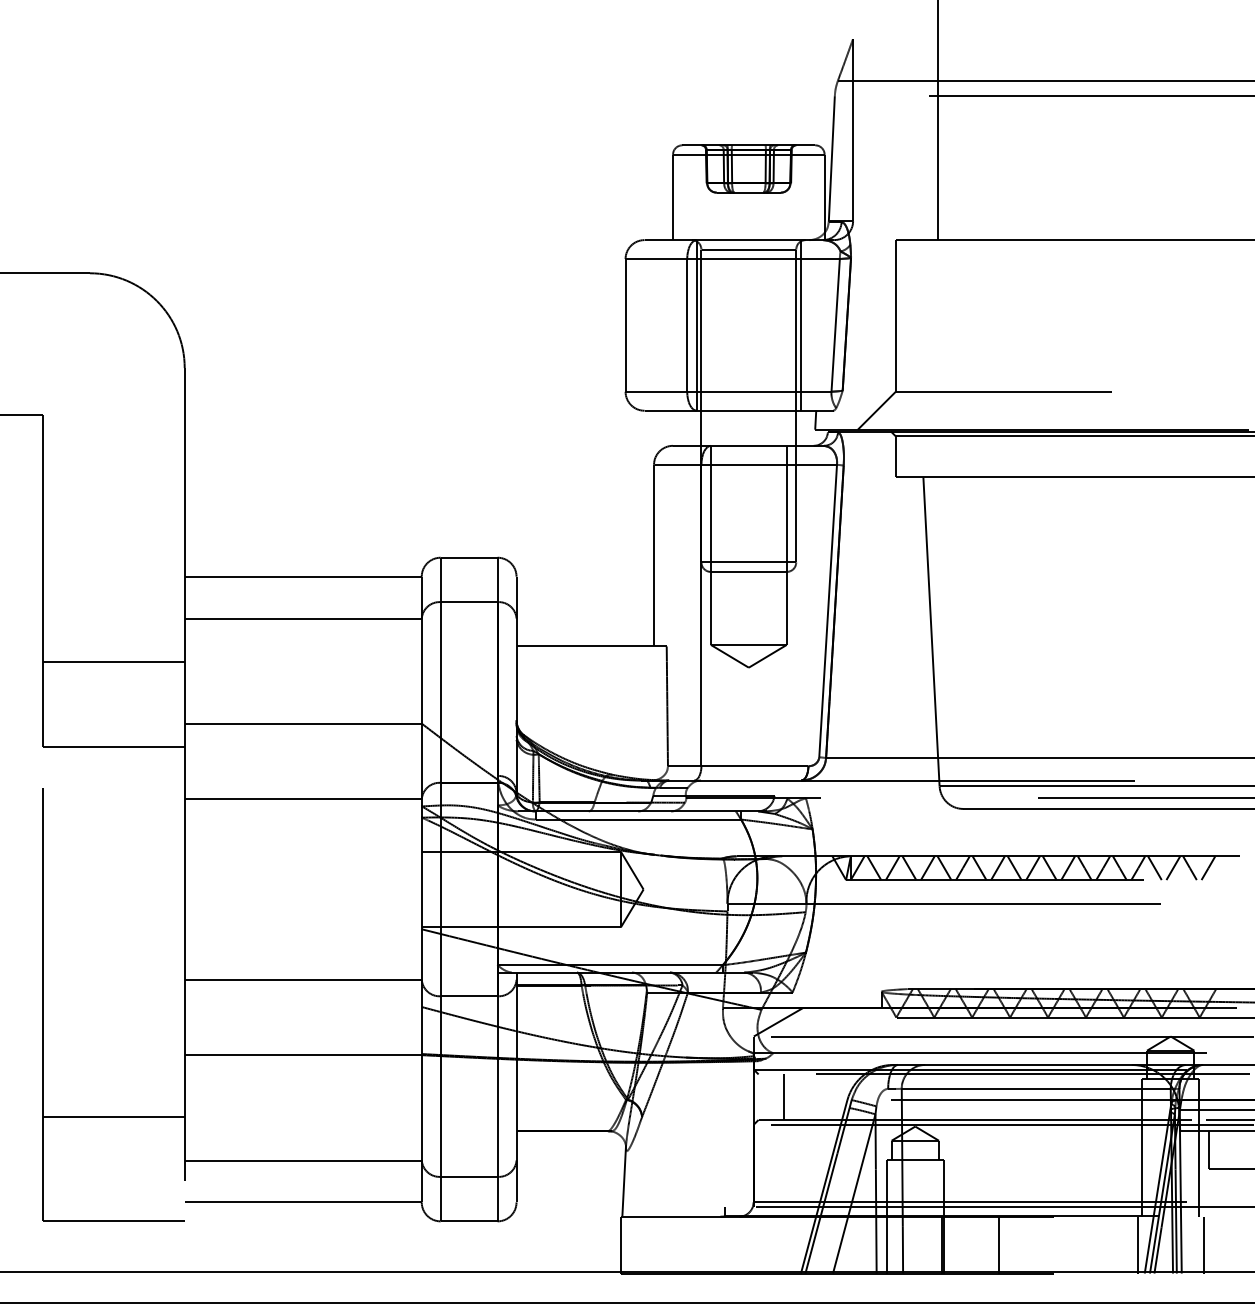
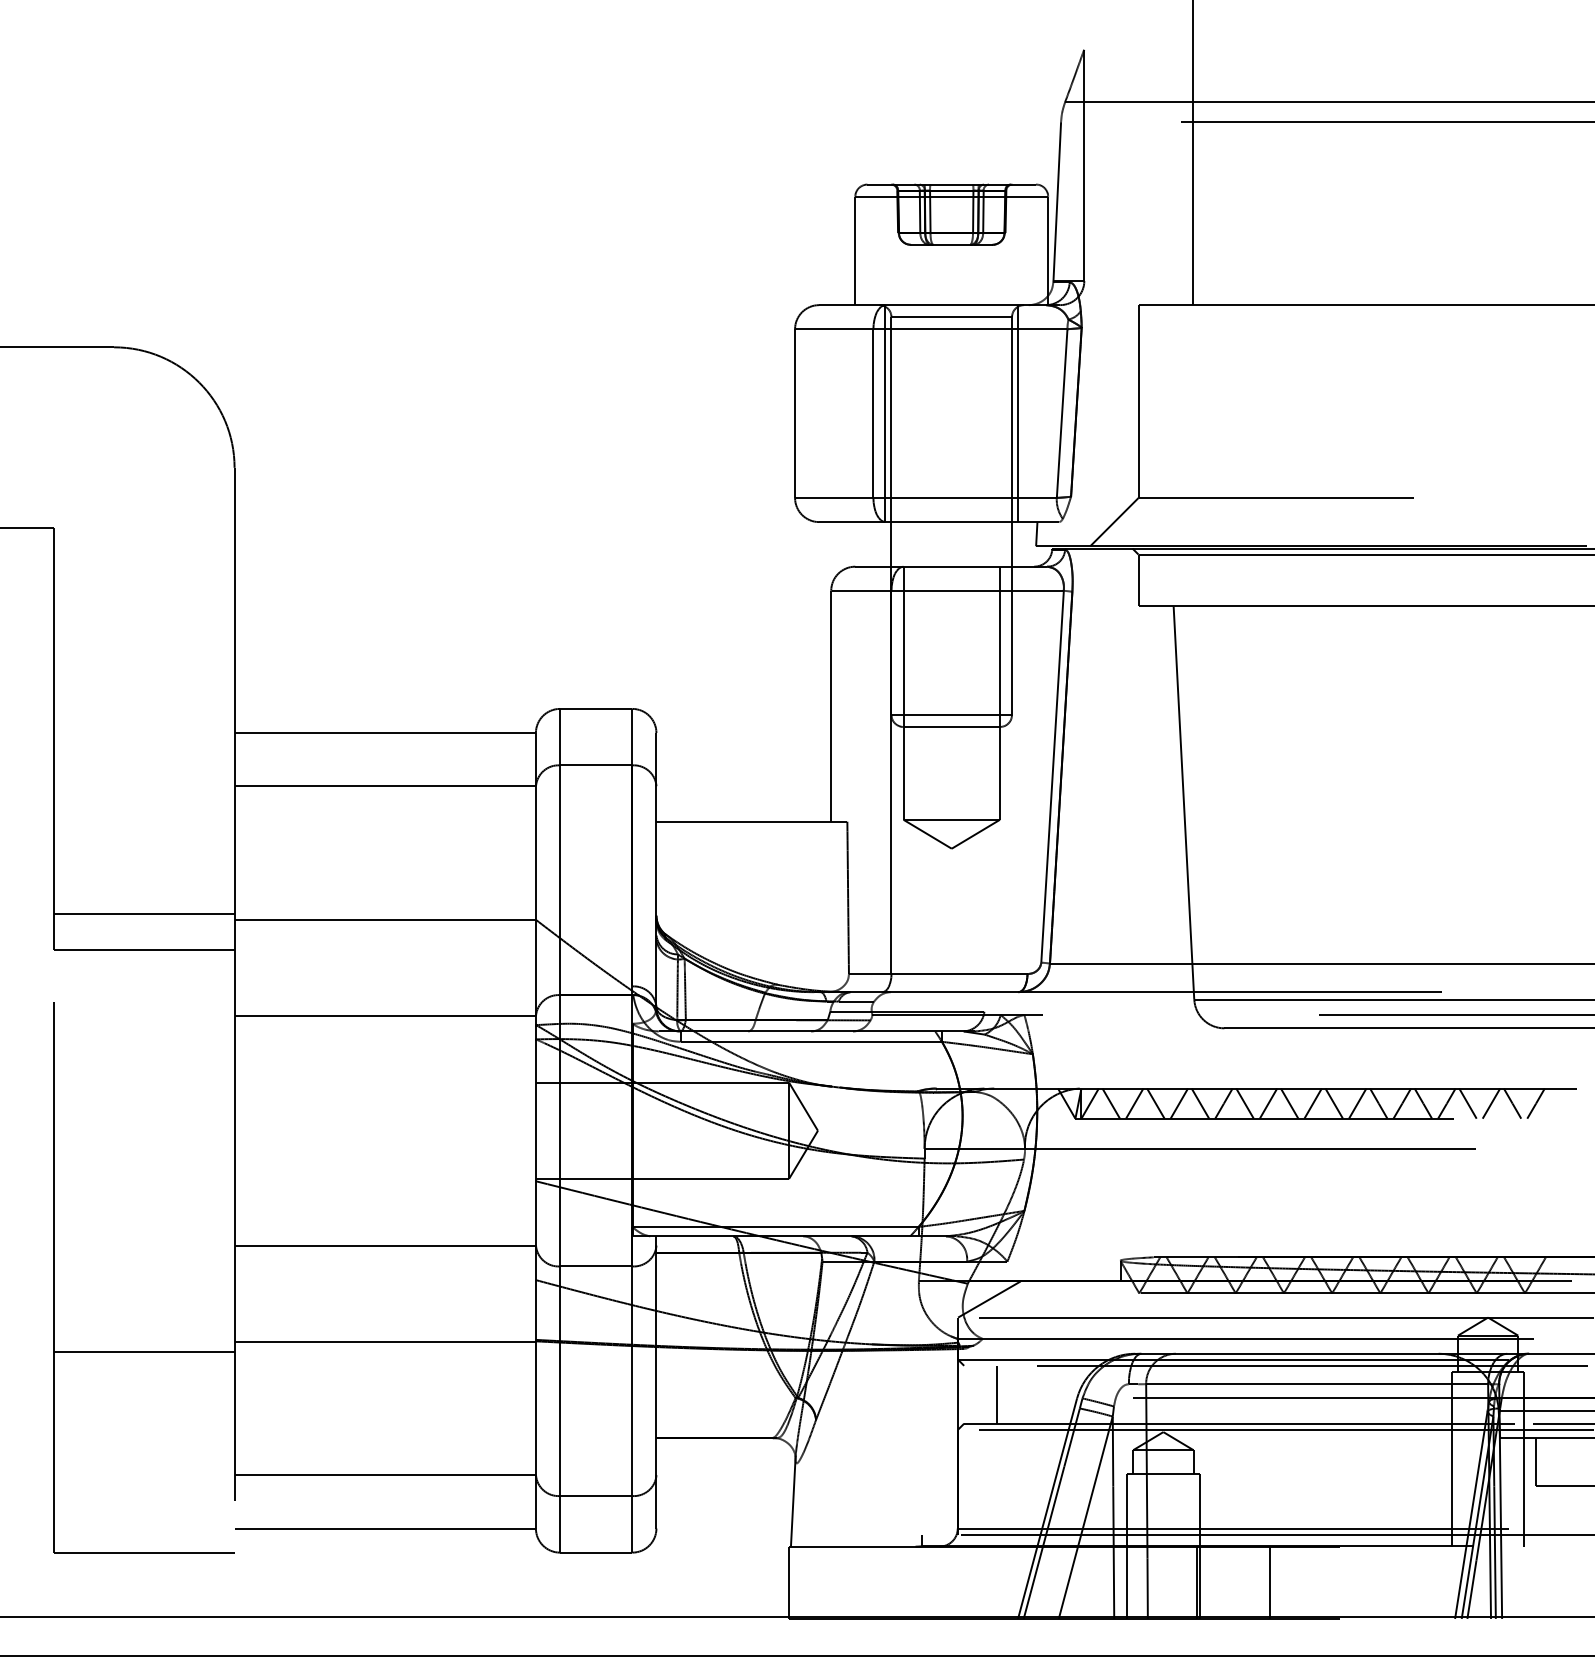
line: (113, 662) -> (143, 914), moved
line: (113, 1117) -> (143, 1352), moved
line: (1137, 1244) -> (1445, 1582), removed
line: (1204, 1244) -> (1530, 1582), removed

